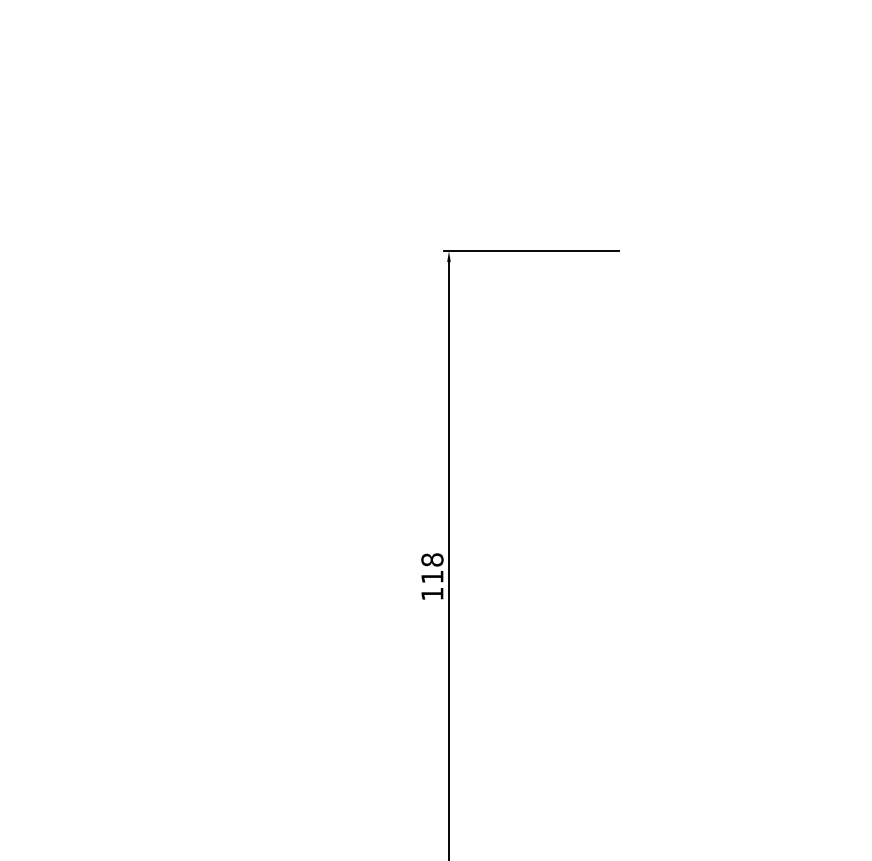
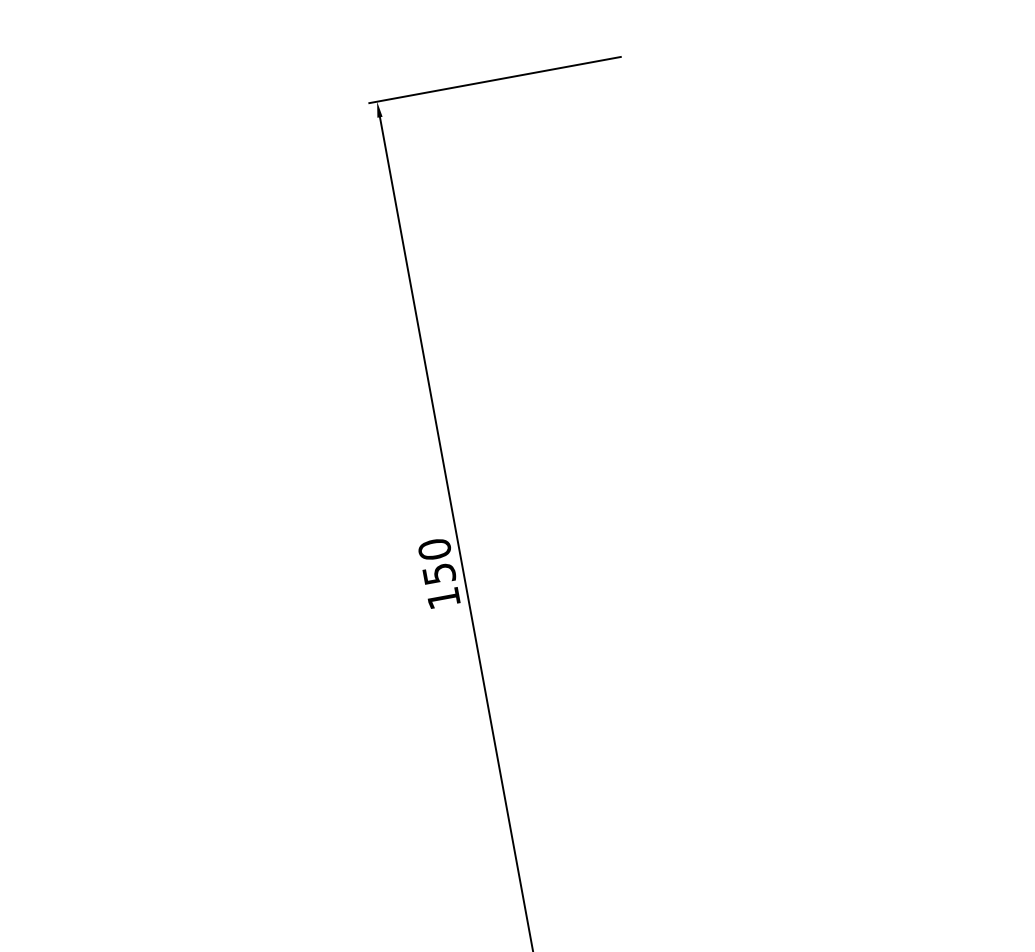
text: (432, 568) -> (437, 561), 118 -> 150

